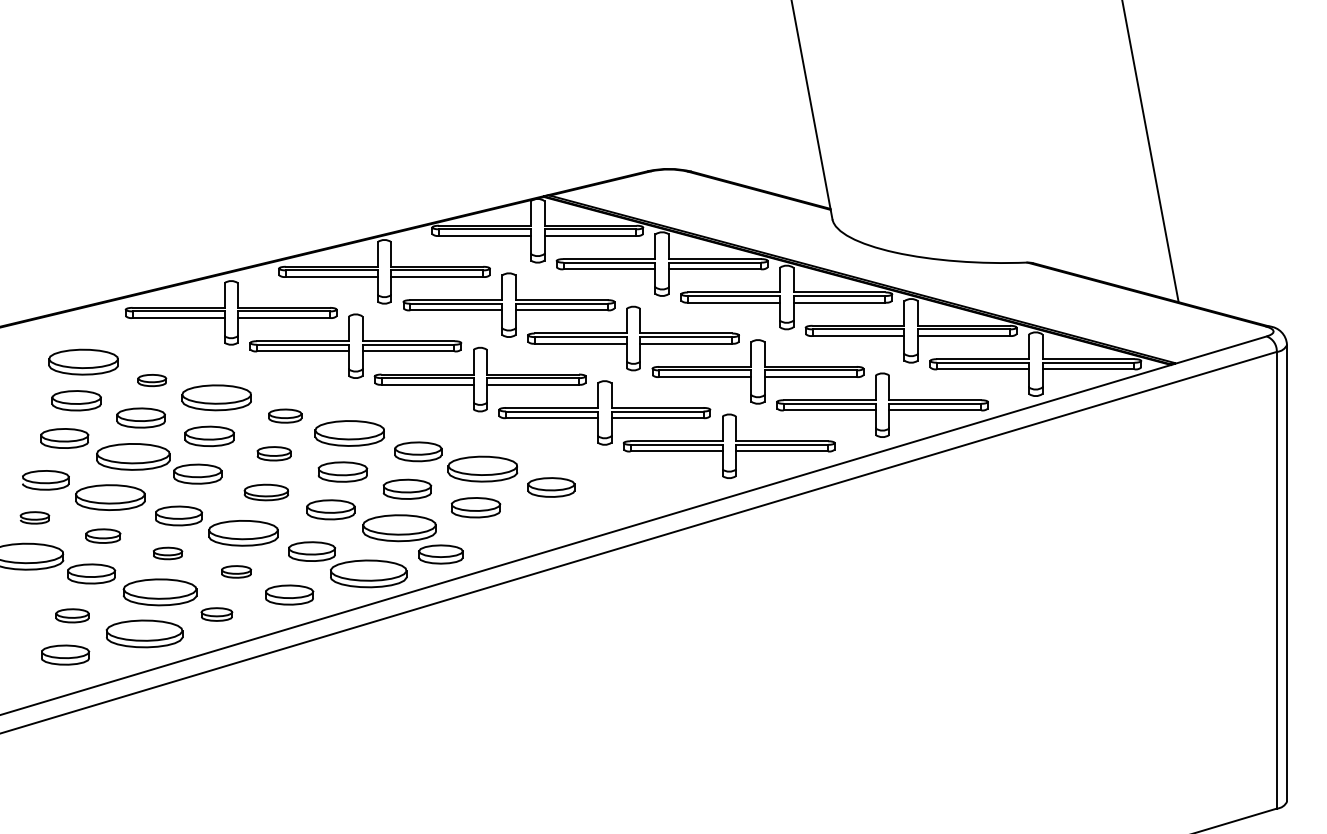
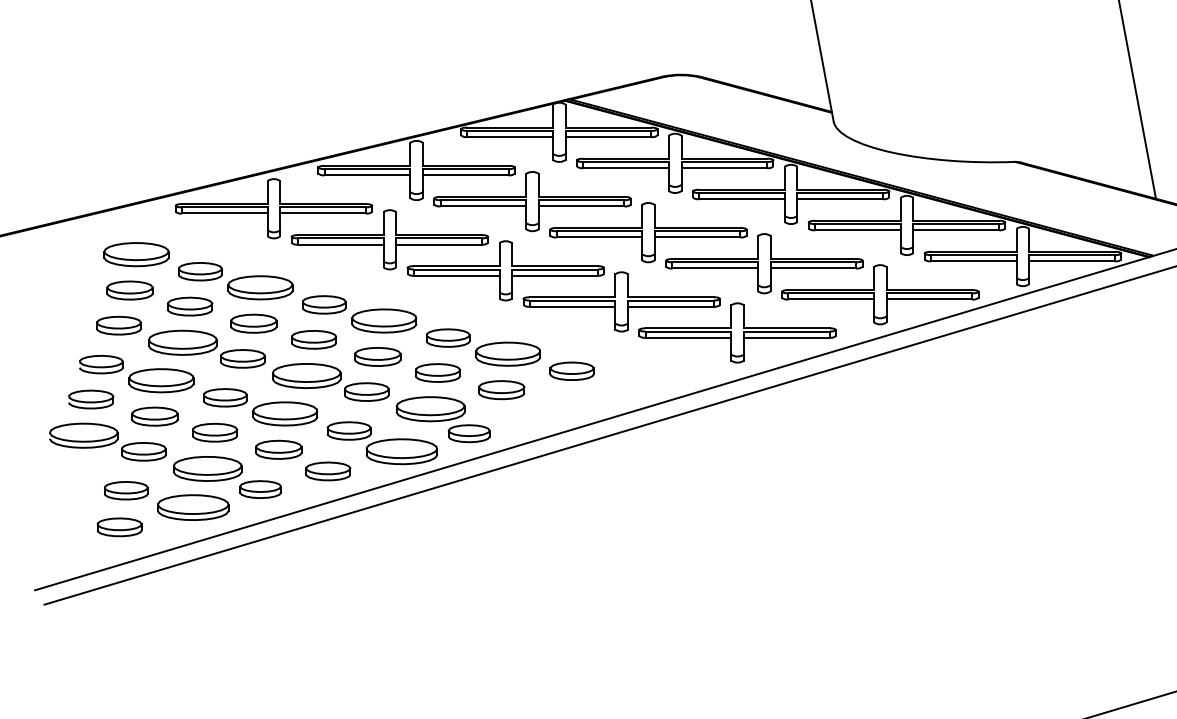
part: (152, 380) -> (200, 271), size x1.67
part: (285, 415) -> (324, 304), size x1.43
part: (273, 453) -> (313, 339), size x1.43
part: (266, 492) -> (306, 375), size x1.67
part: (34, 517) -> (90, 399), size x1.67
part: (103, 535) -> (155, 415), size x1.43
part: (167, 553) -> (214, 432), size x1.67
part: (236, 571) -> (278, 449), size x1.67
part: (216, 614) -> (260, 489), size x1.43
part: (72, 615) -> (126, 490), size x1.43

